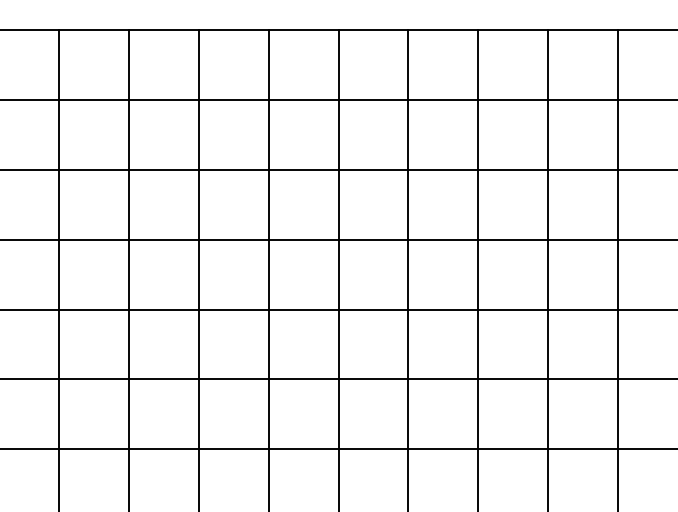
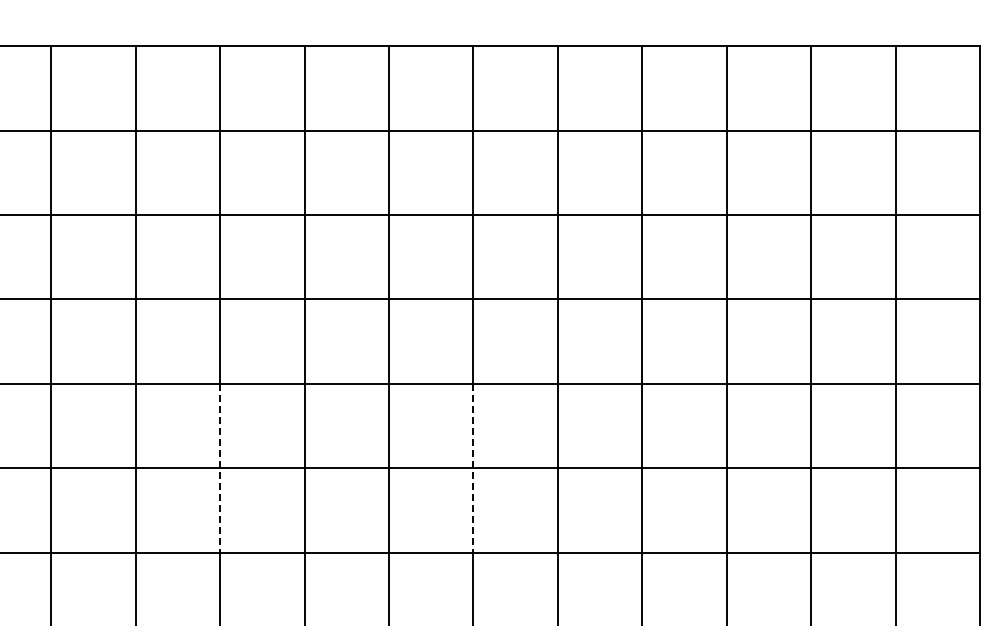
line: (59, 379) -> (220, 468), solid -> dashed
line: (268, 379) -> (473, 468), solid -> dashed

